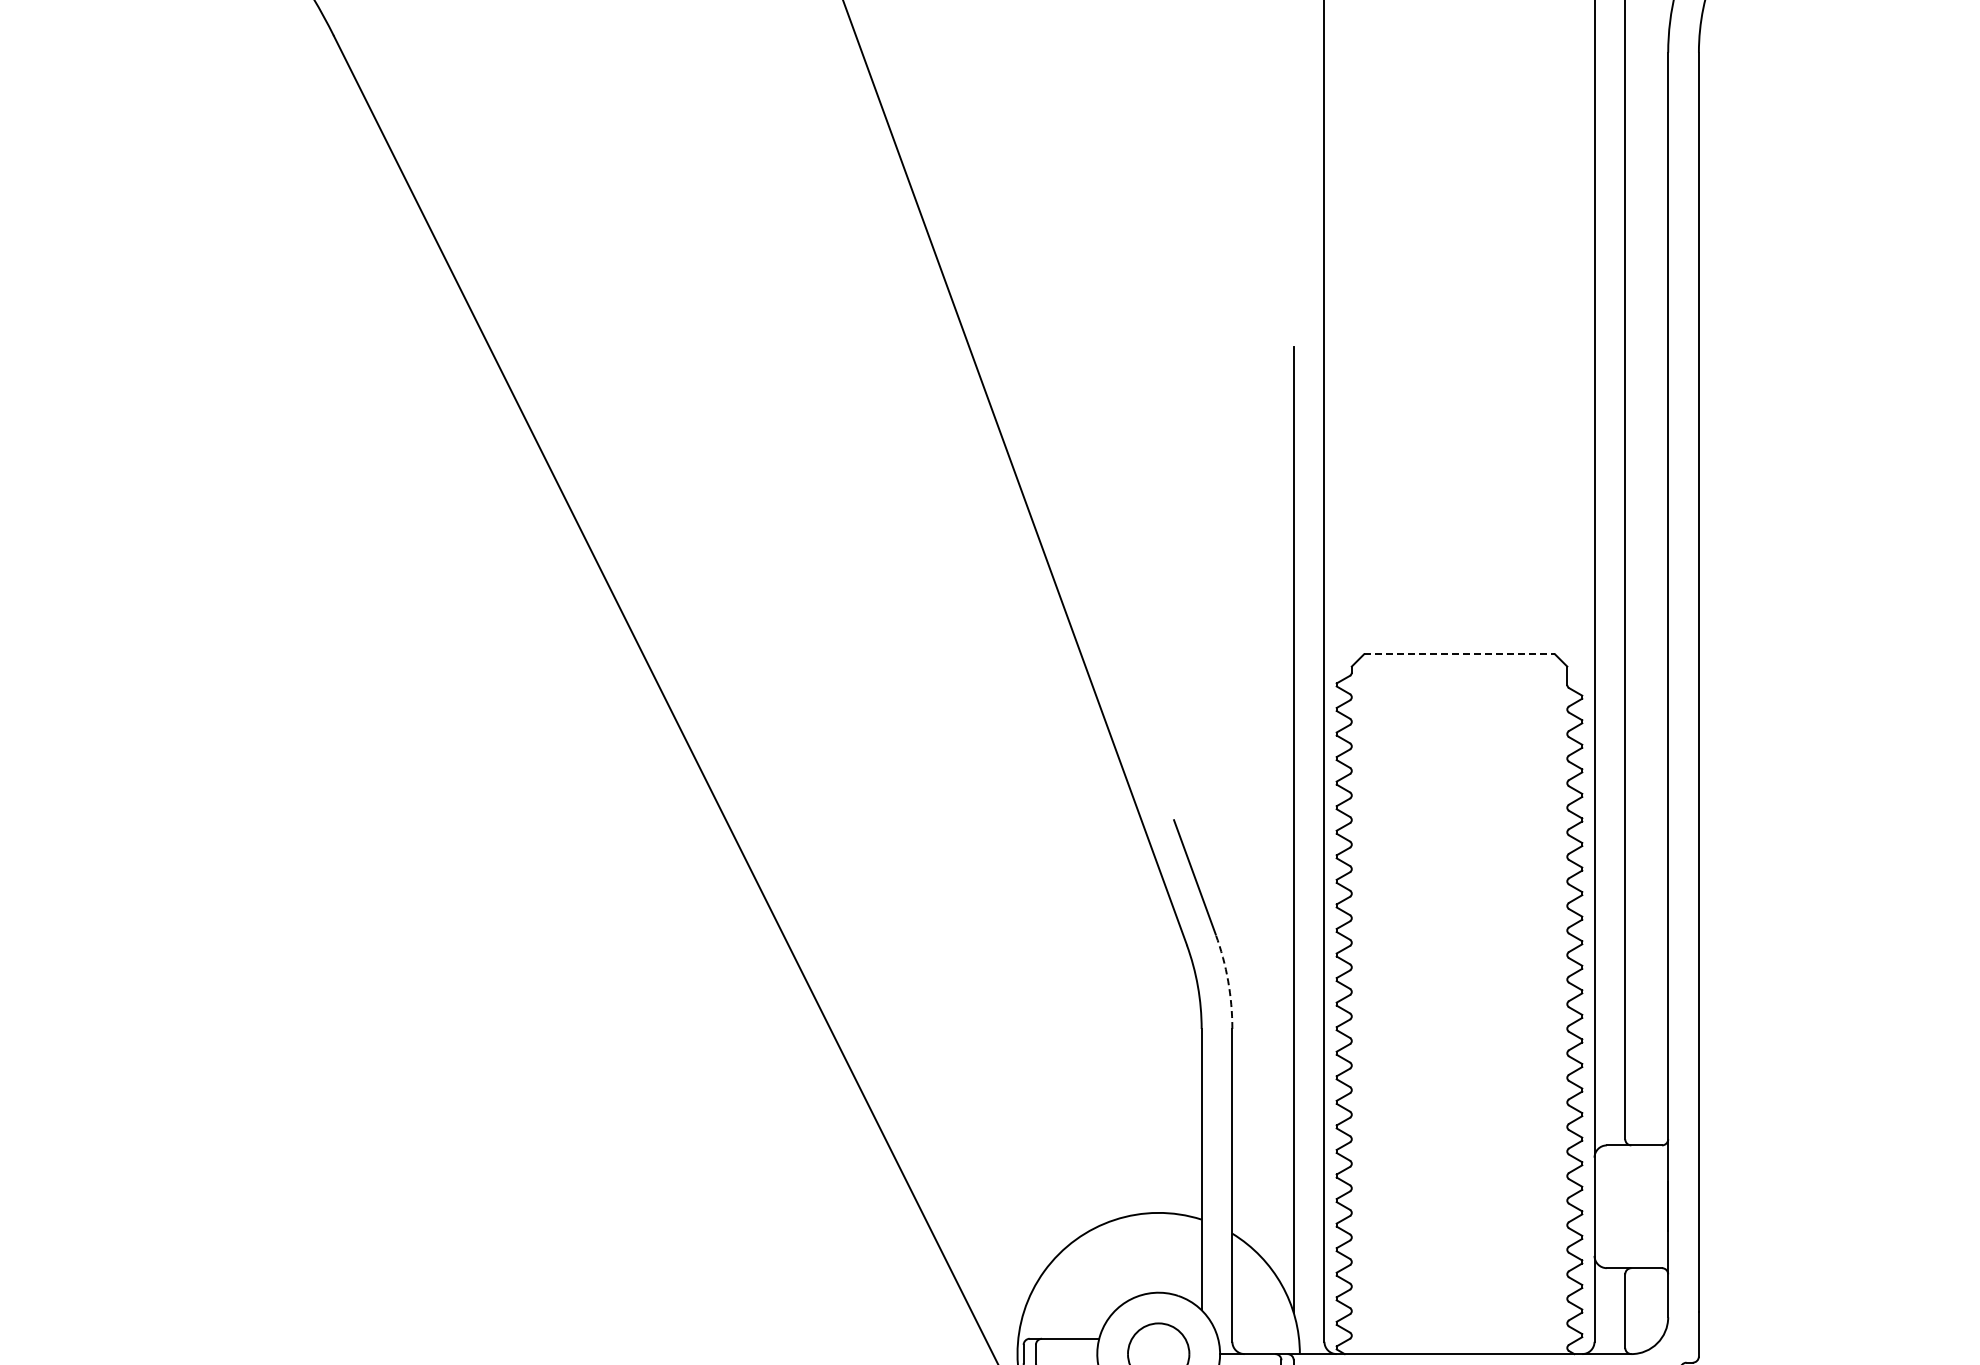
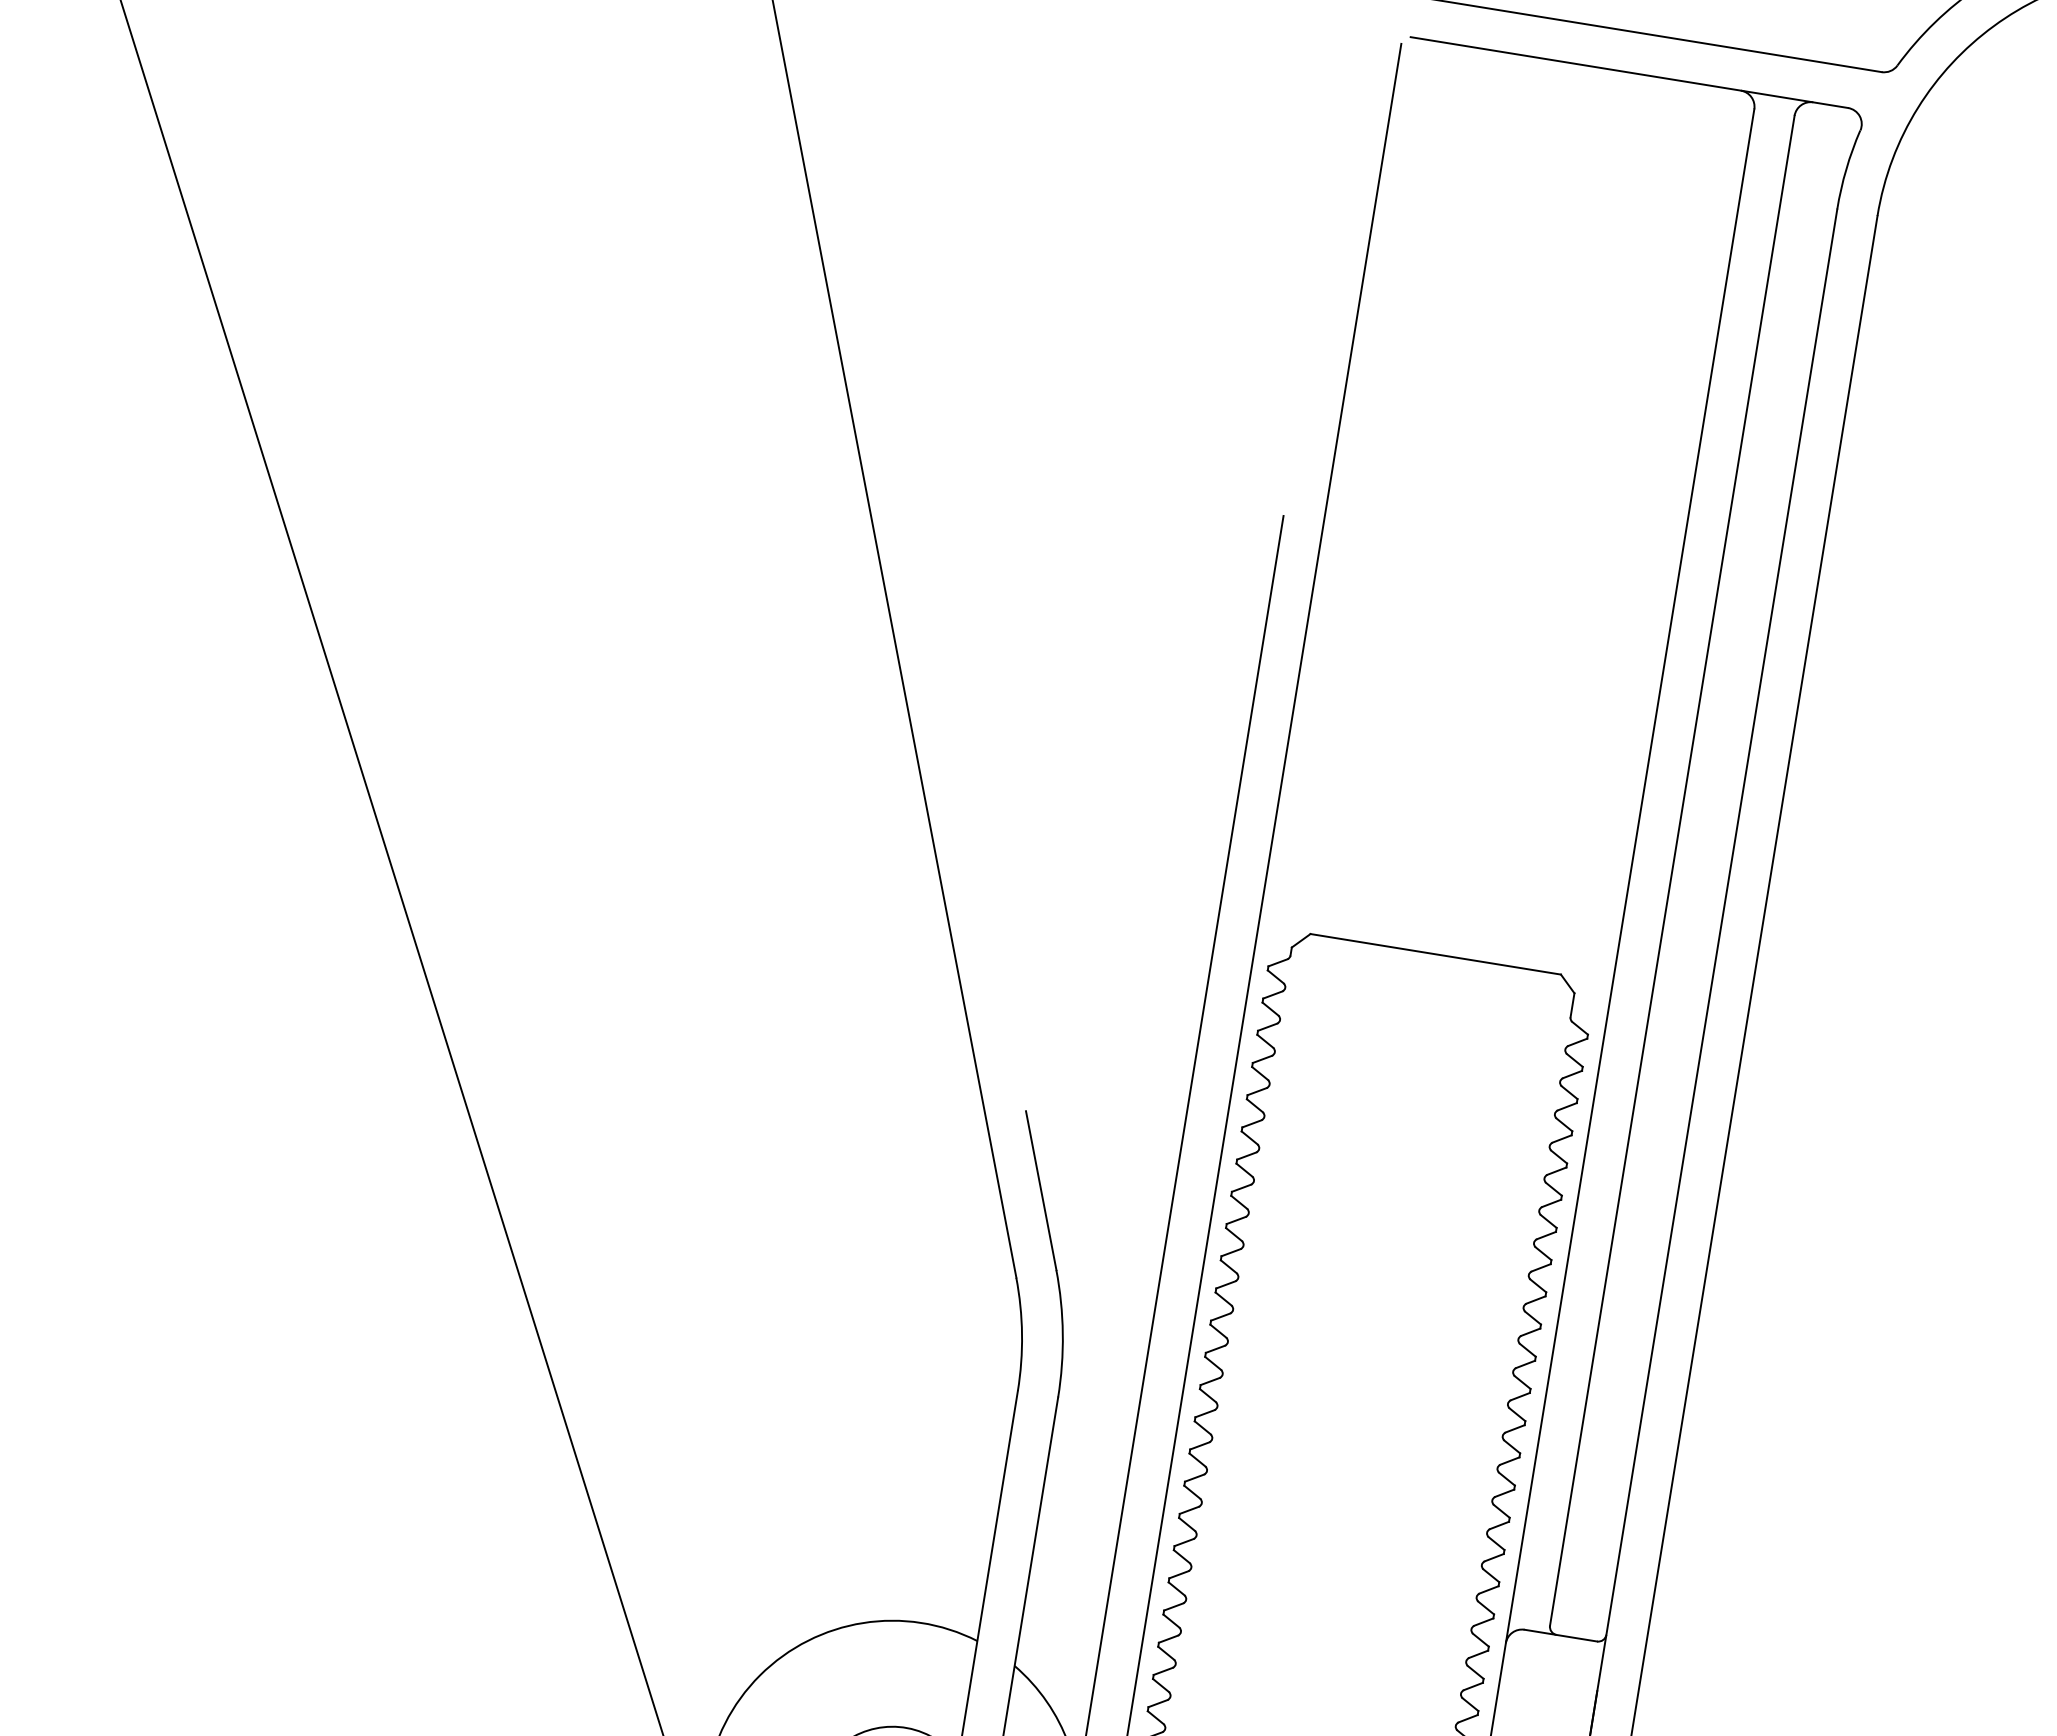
line: (1460, 654) -> (1436, 954), dashed -> solid
arc: (1228, 981) -> (1063, 1334), dashed -> solid

